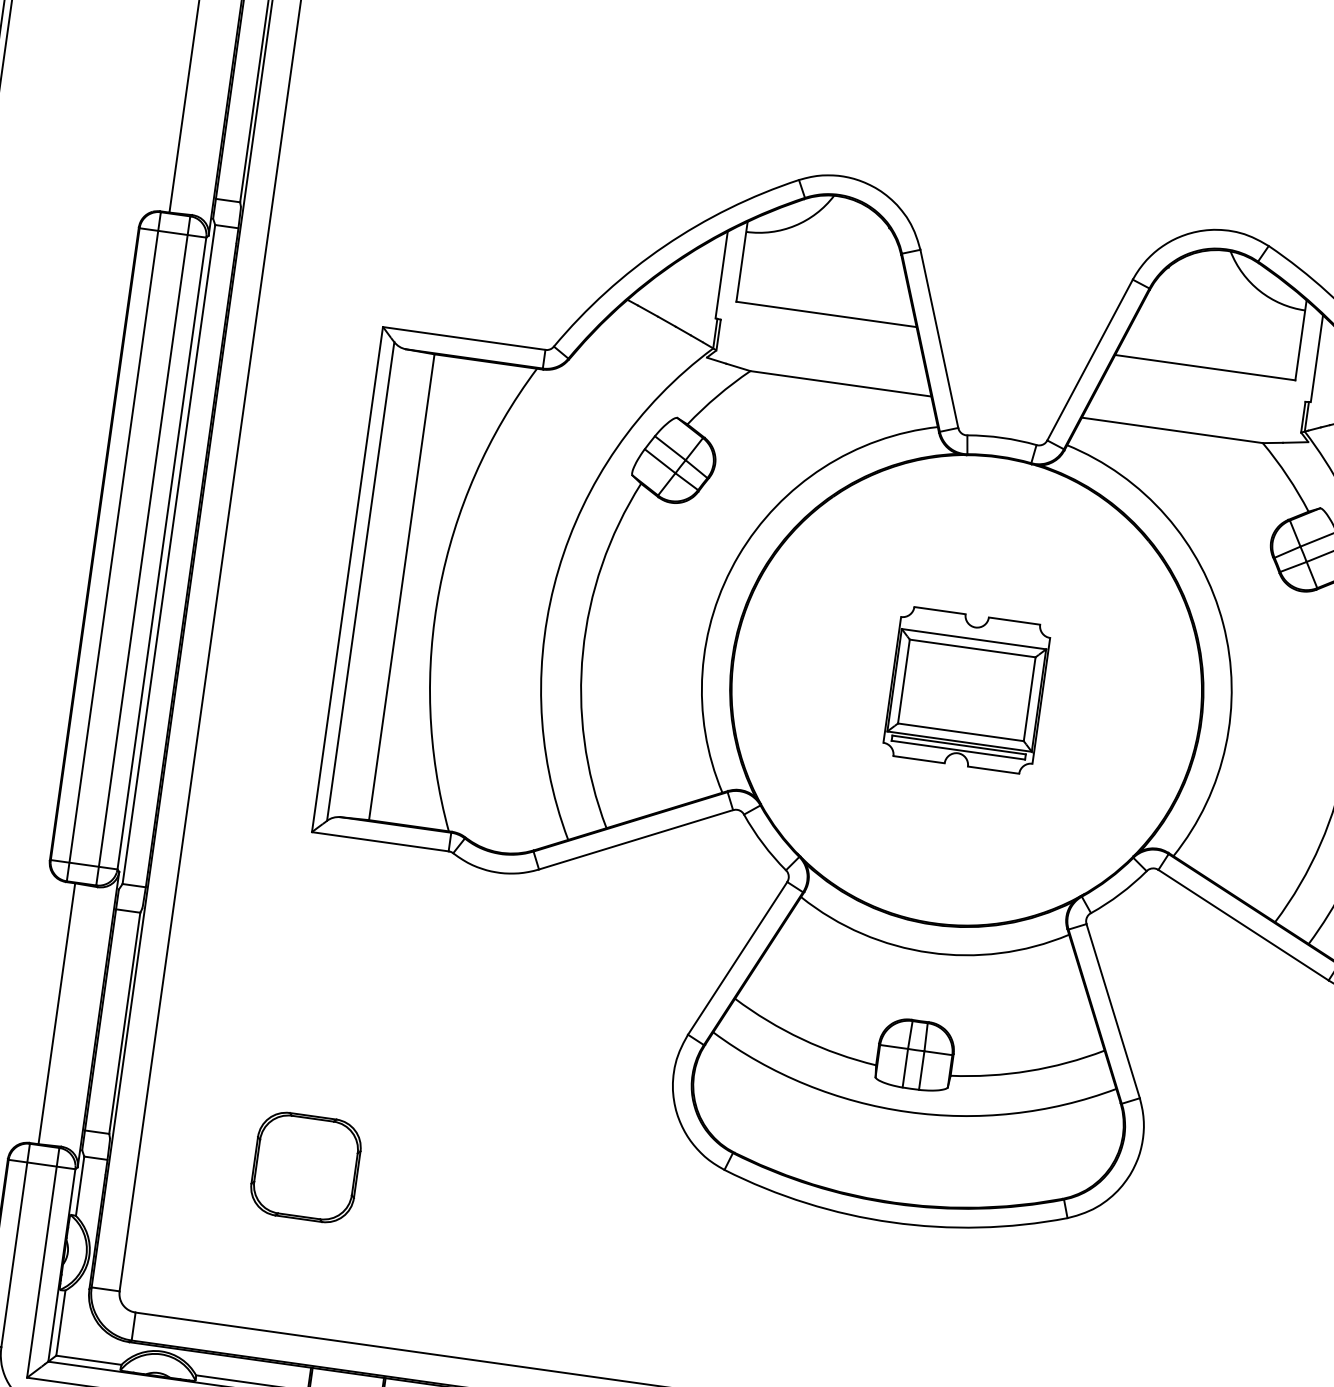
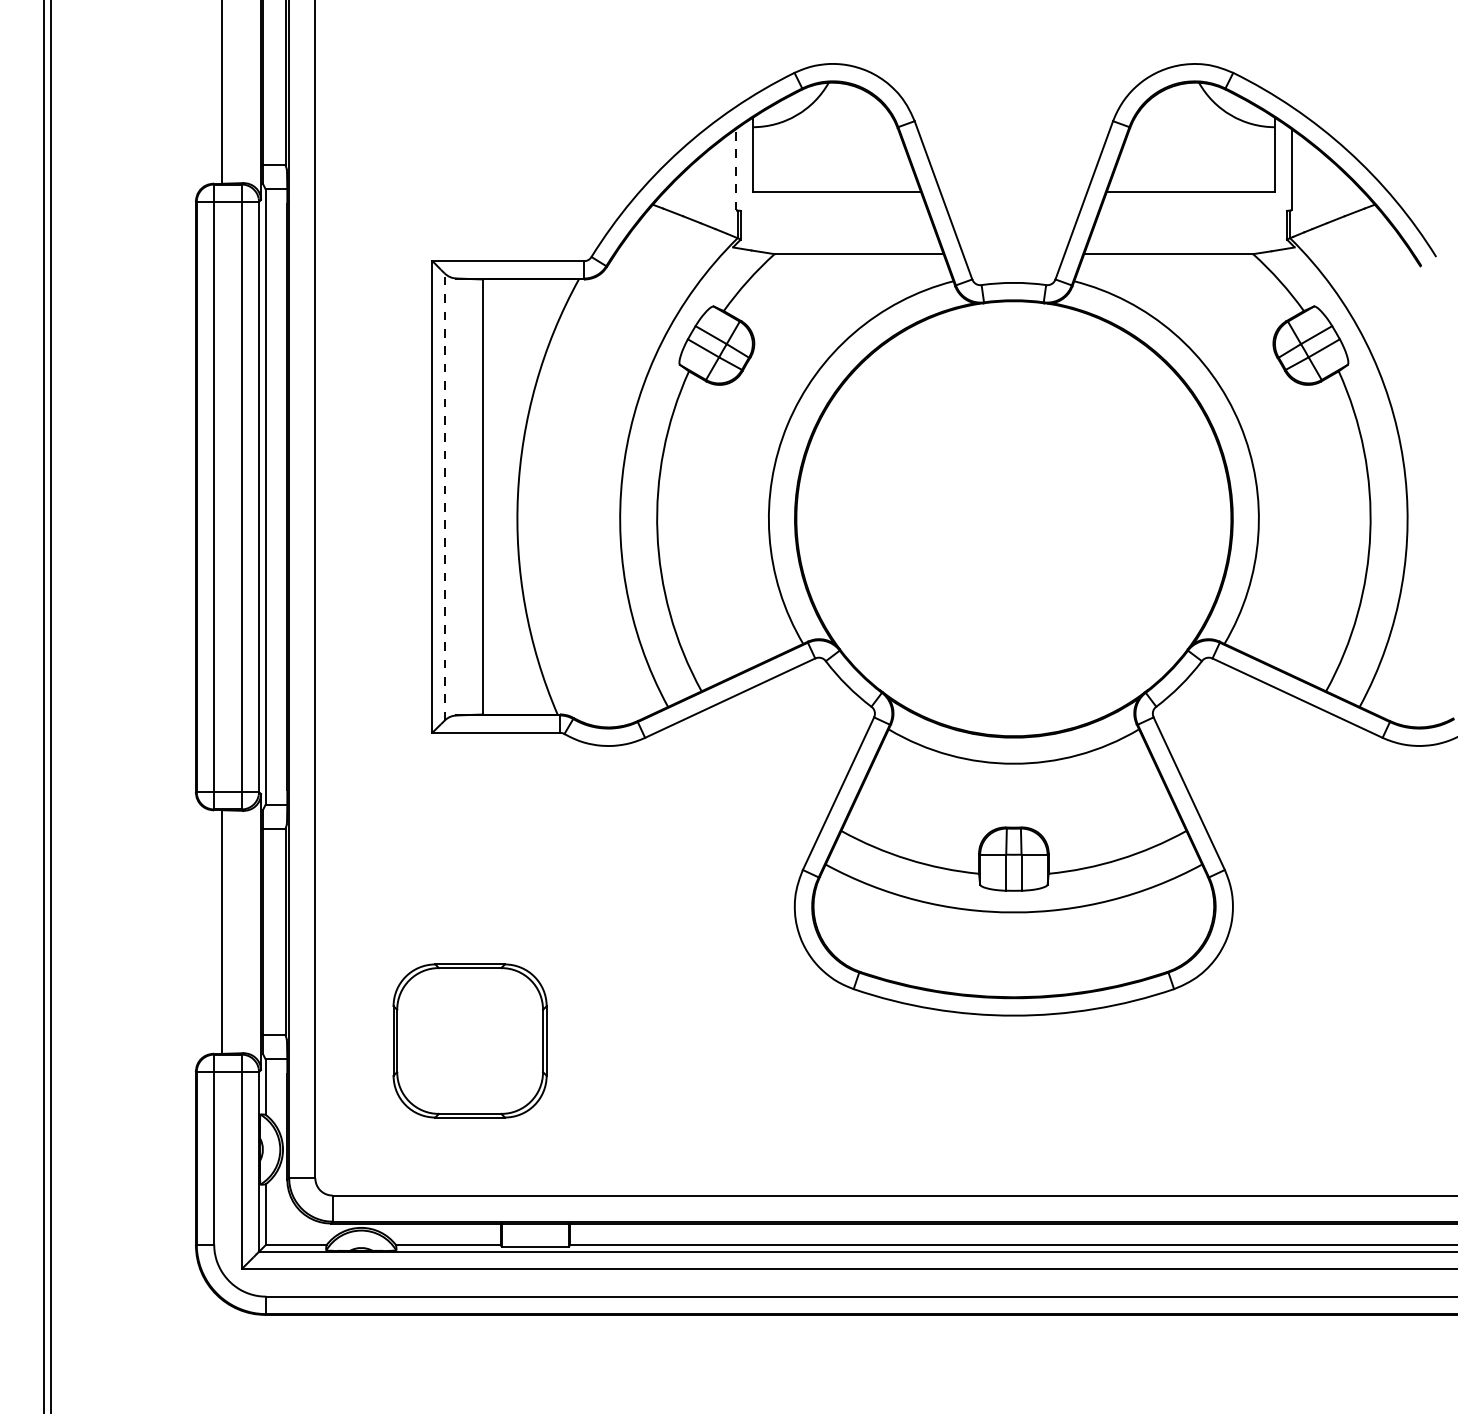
line: (721, 274) -> (735, 169), solid -> dashed
line: (360, 581) -> (444, 497), solid -> dashed
part: (966, 690) -> (1013, 518), removed
part: (305, 1167) -> (469, 1040), size x1.6

